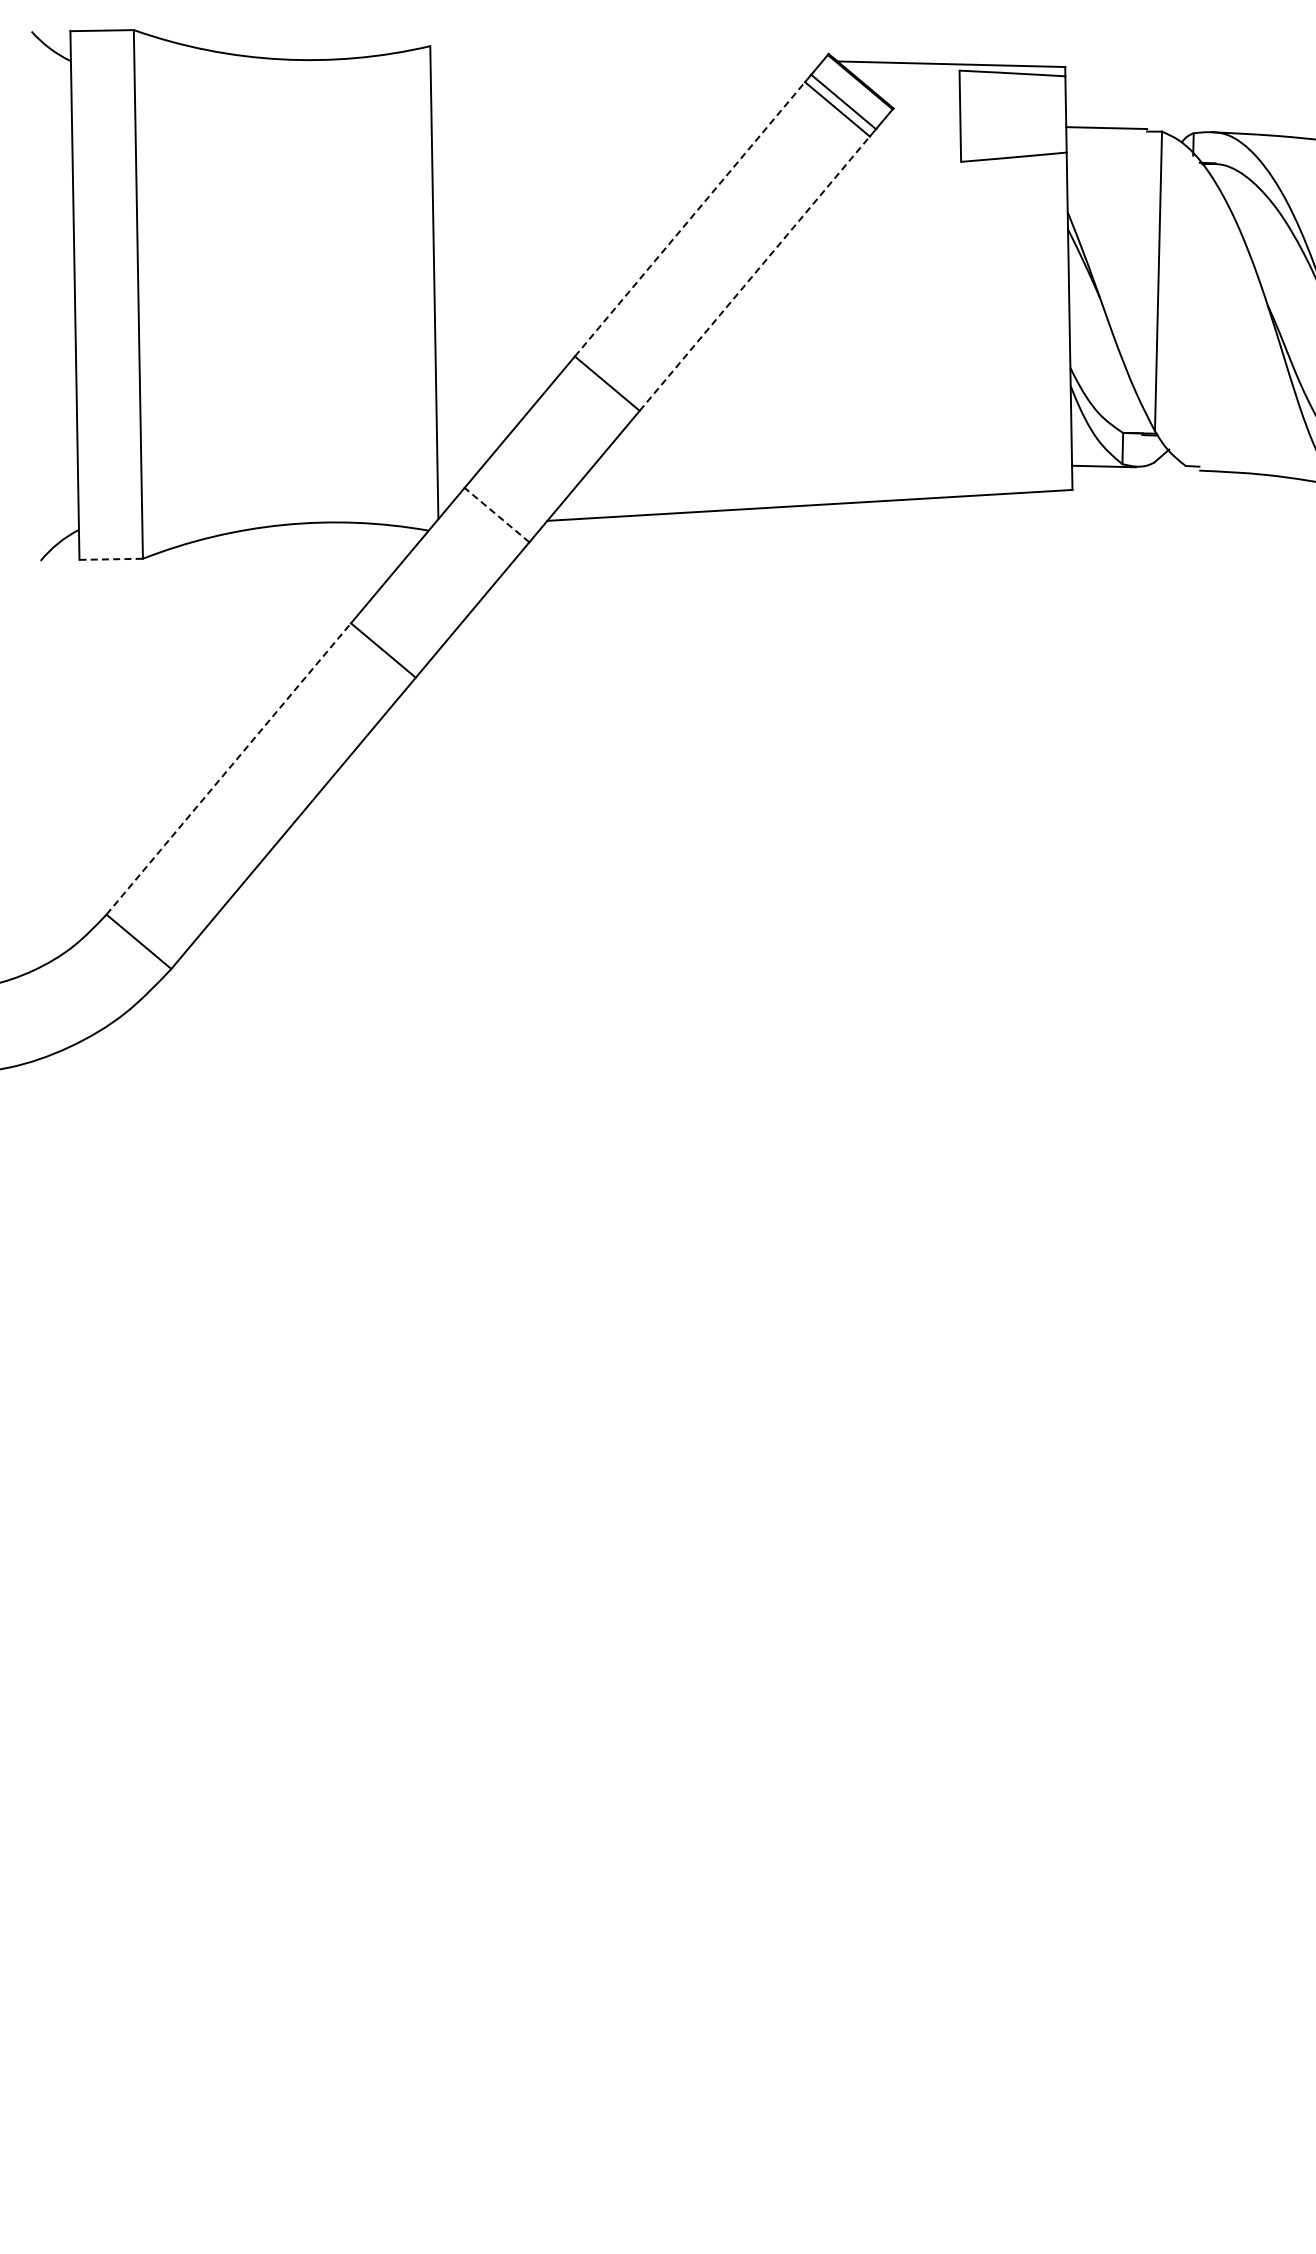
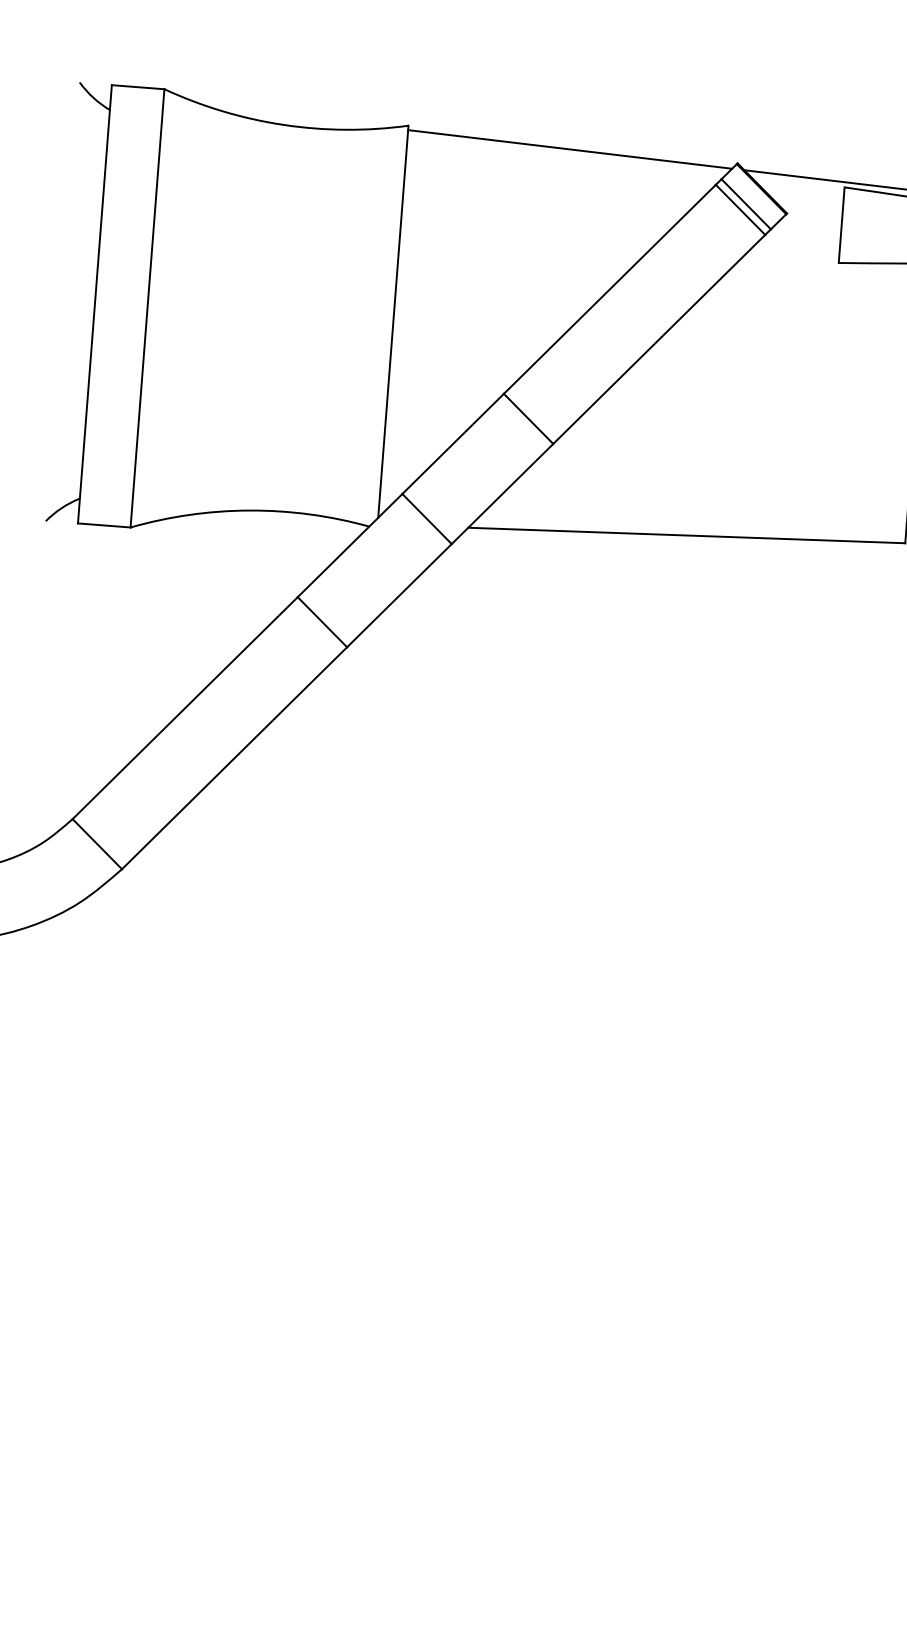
line: (626, 56) -> (570, 149), added
line: (690, 218) -> (610, 288), dashed -> solid
line: (755, 273) -> (659, 339), dashed -> solid
line: (496, 514) -> (426, 518), dashed -> solid
line: (111, 559) -> (104, 525), dashed -> solid
line: (229, 768) -> (185, 707), dashed -> solid

